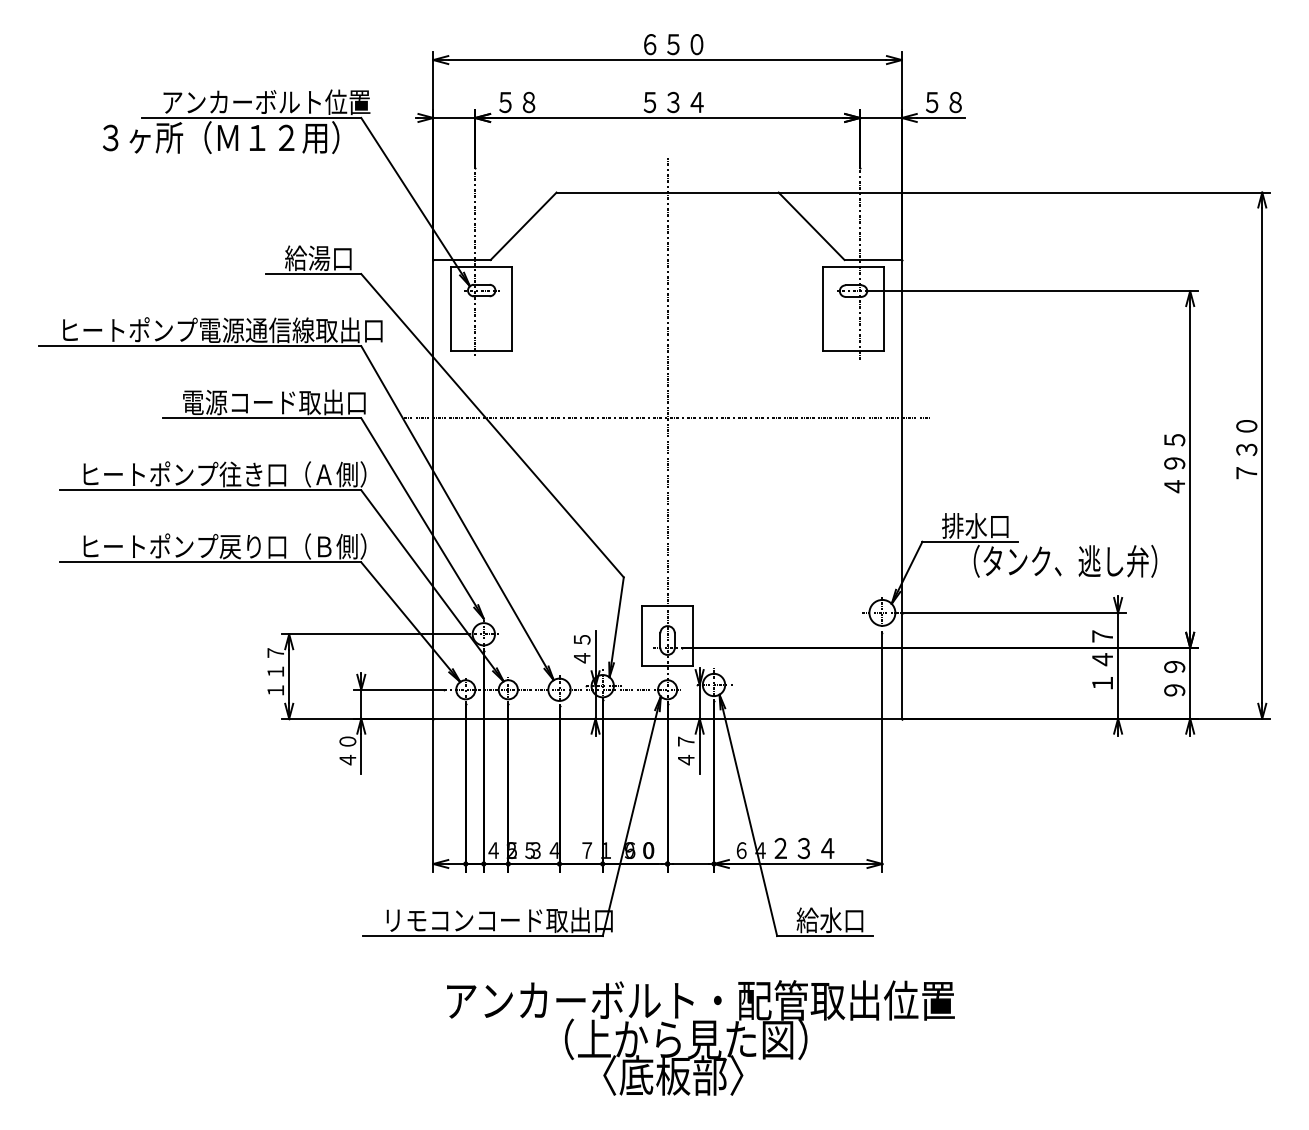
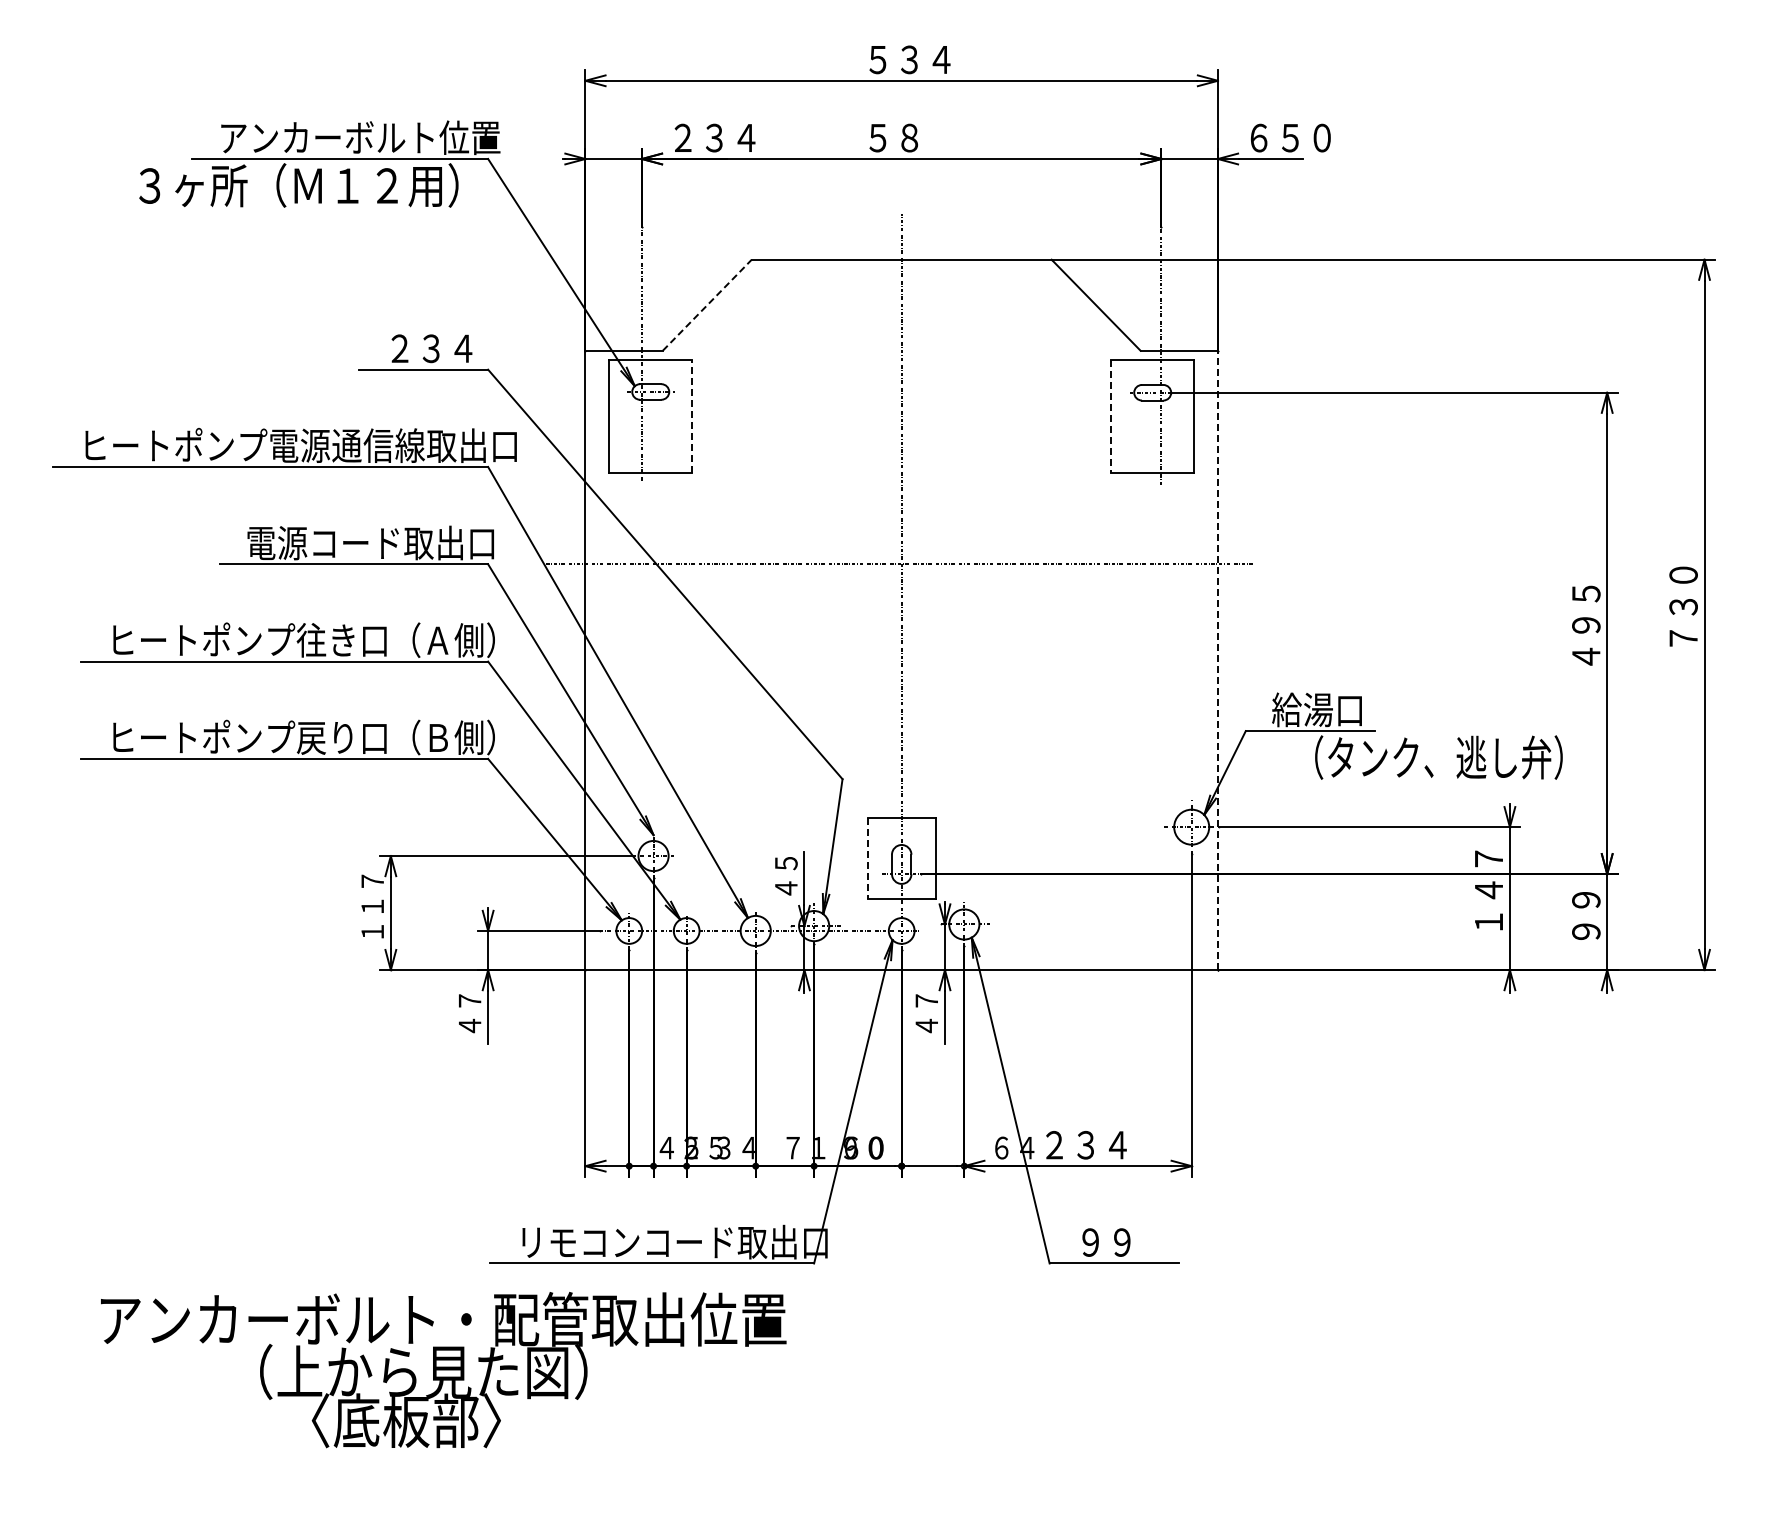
text: (673, 44) -> (909, 59), ６５０ -> ５３４
text: (528, 102) -> (714, 137), ５８ -> ２３４
text: (685, 102) -> (925, 138), ５３４ -> ５８
text: (955, 102) -> (1290, 137), ５８ -> ６５０
line: (523, 226) -> (707, 305), solid -> dashed
text: (317, 258) -> (429, 348), 給湯口 -> ２３４
line: (512, 308) -> (692, 416), solid -> dashed
line: (823, 309) -> (1111, 417), solid -> dashed
line: (901, 489) -> (1217, 660), solid -> dashed
text: (964, 525) -> (1302, 709), 排水口 -> 給湯口
line: (642, 636) -> (867, 858), solid -> dashed
text: (347, 741) -> (469, 1000), ４０ -> ４７
text: (829, 919) -> (1120, 1241), 給水口 -> ９９
text: (700, 1038) -> (443, 1370), moved

